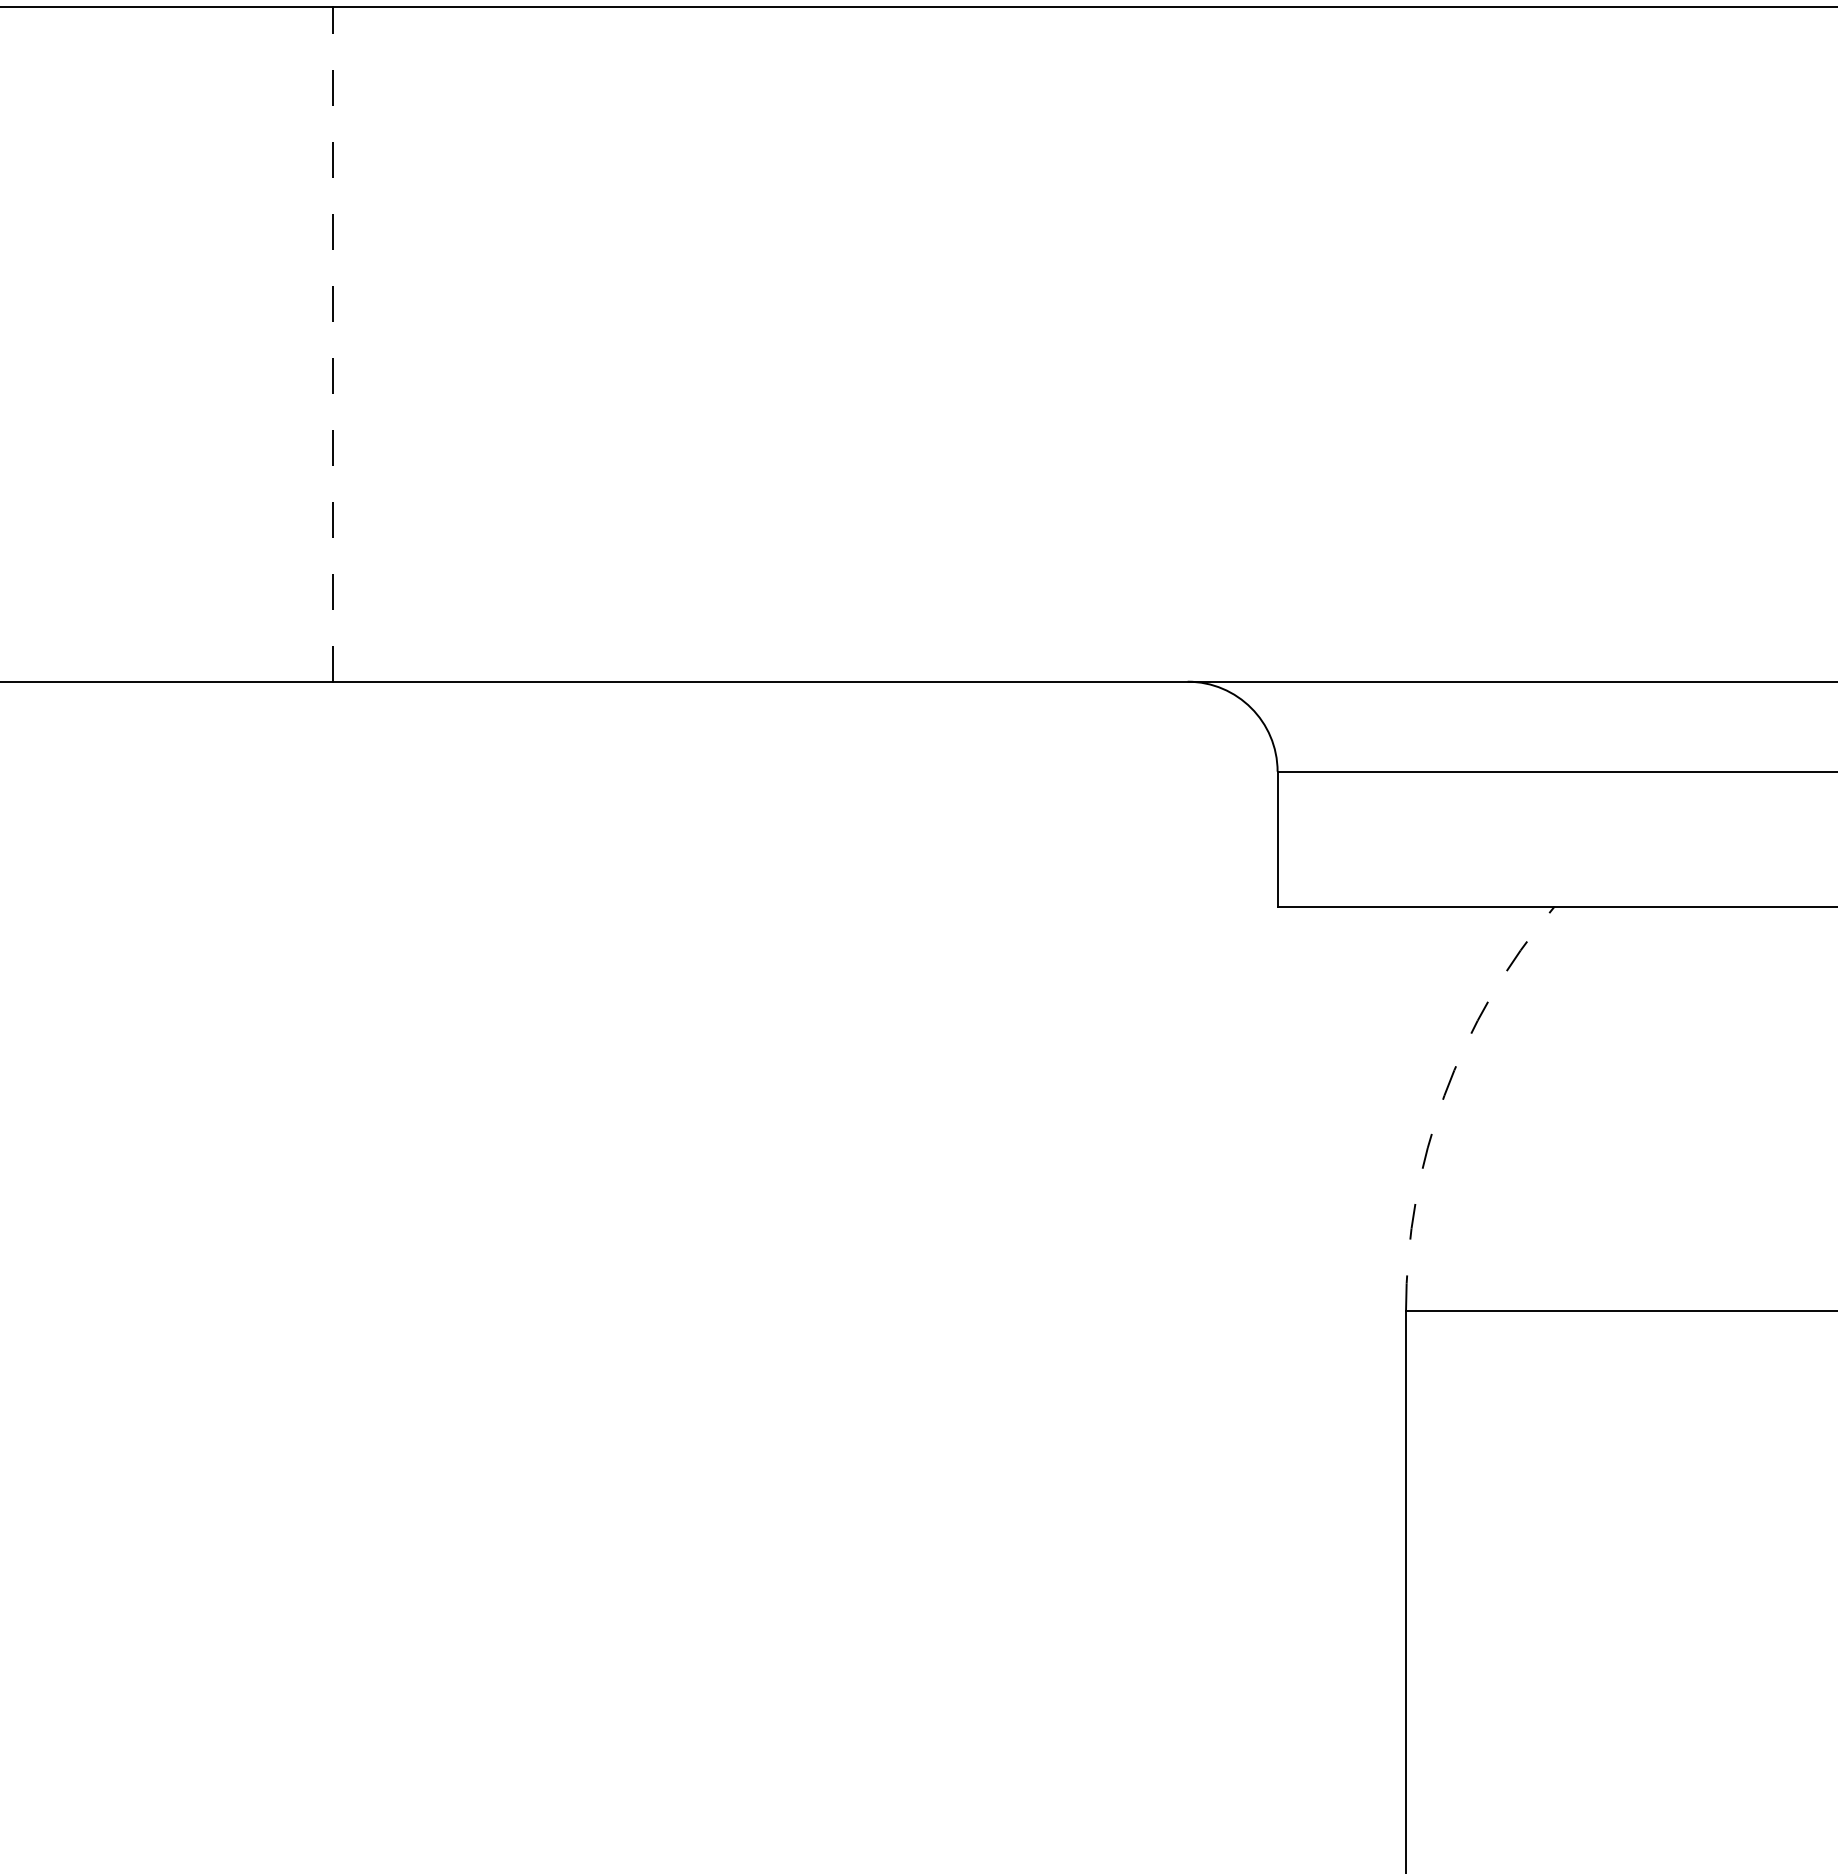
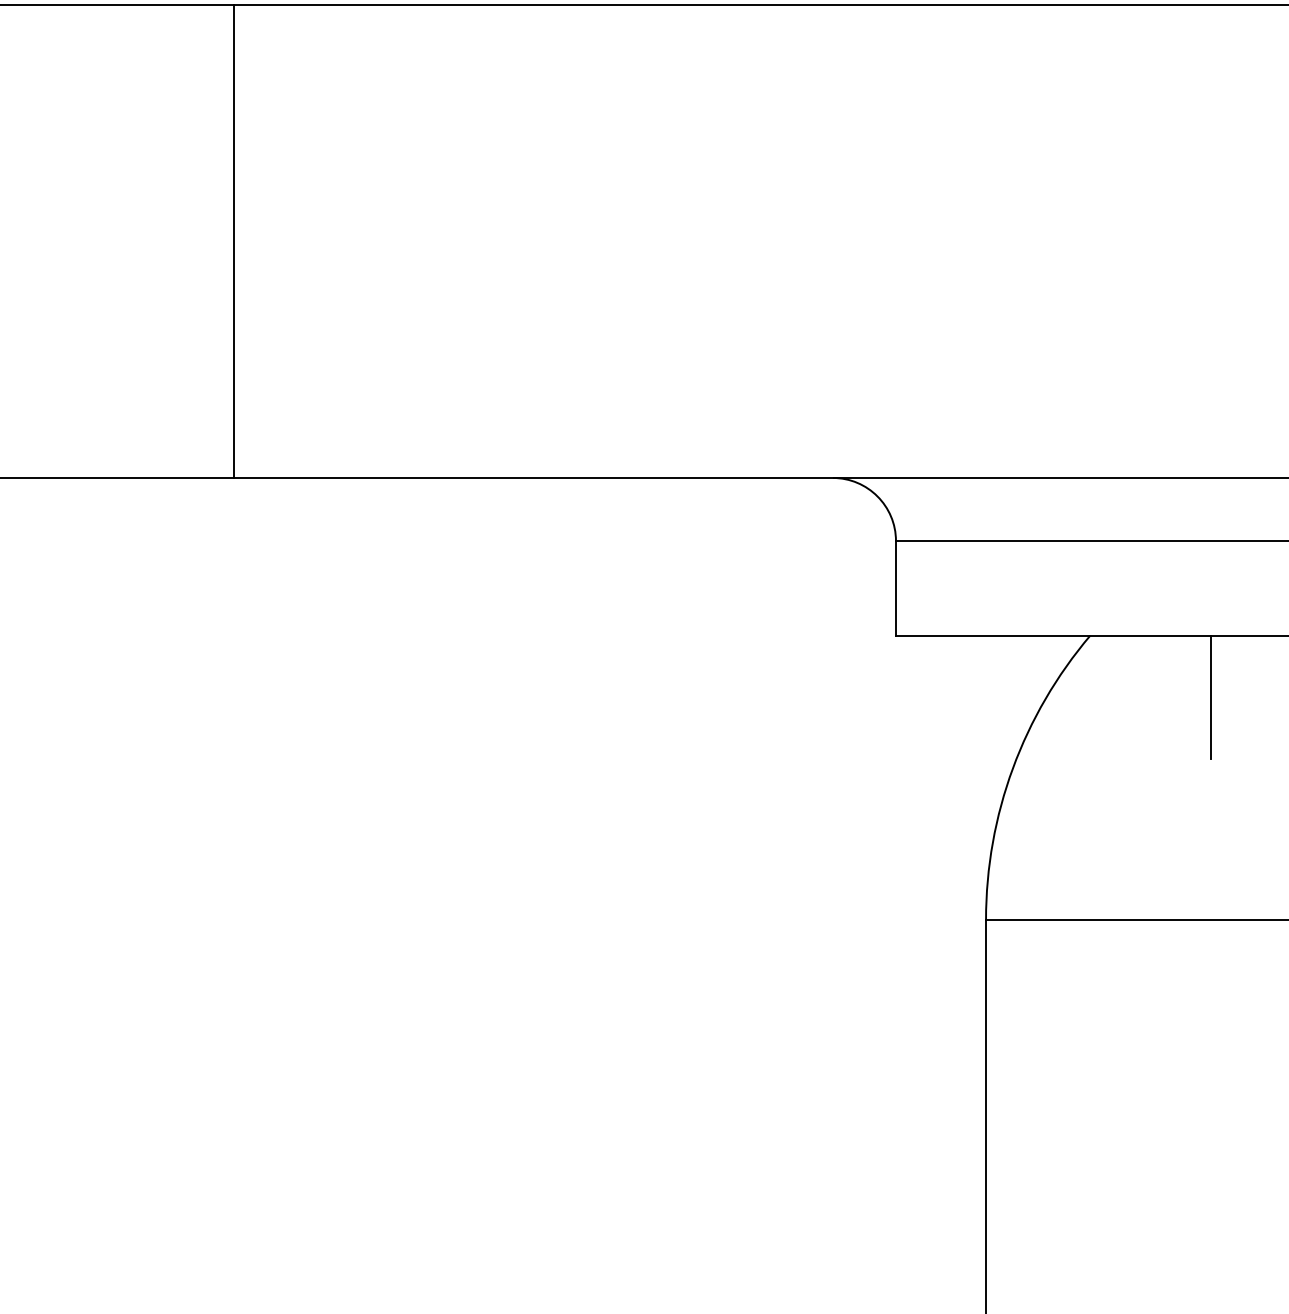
line: (333, 343) -> (233, 240), dashed -> solid
line: (1727, 994) -> (1211, 697), added
arc: (1444, 1095) -> (1013, 768), dashed -> solid

